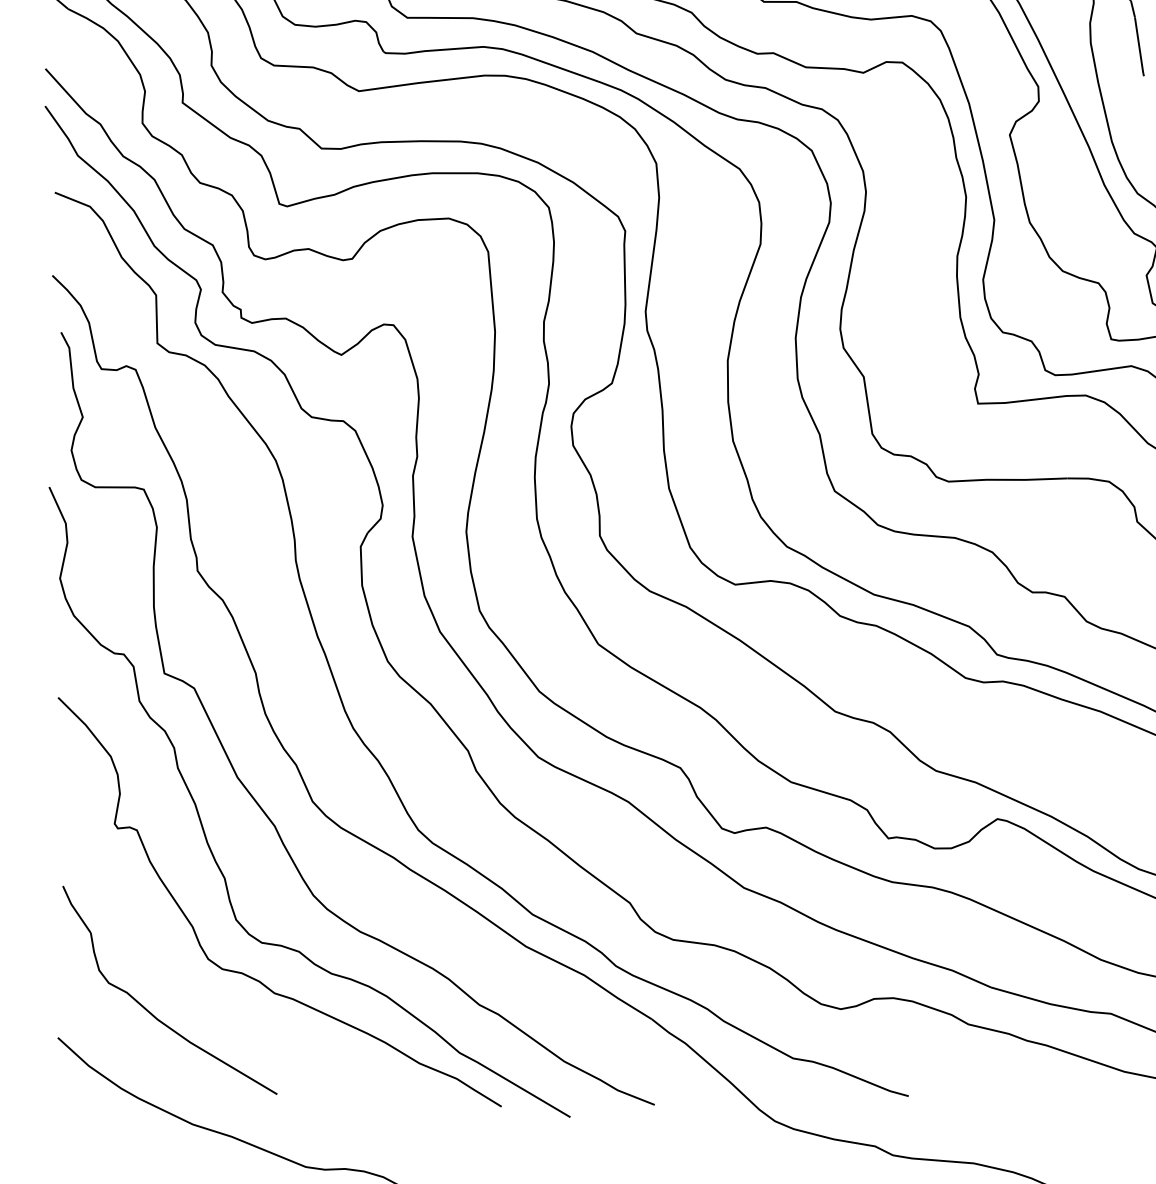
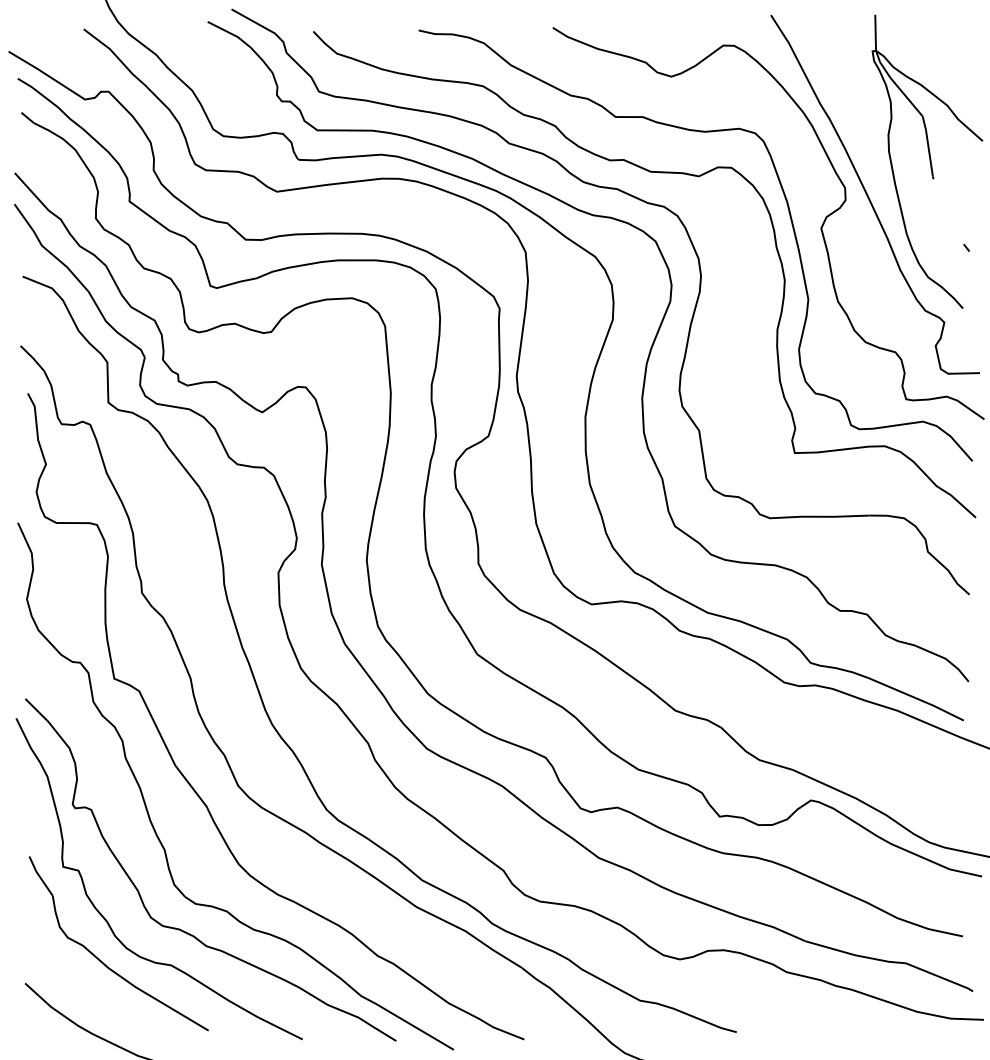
curve: (156, 962) -> (107, 920), added

